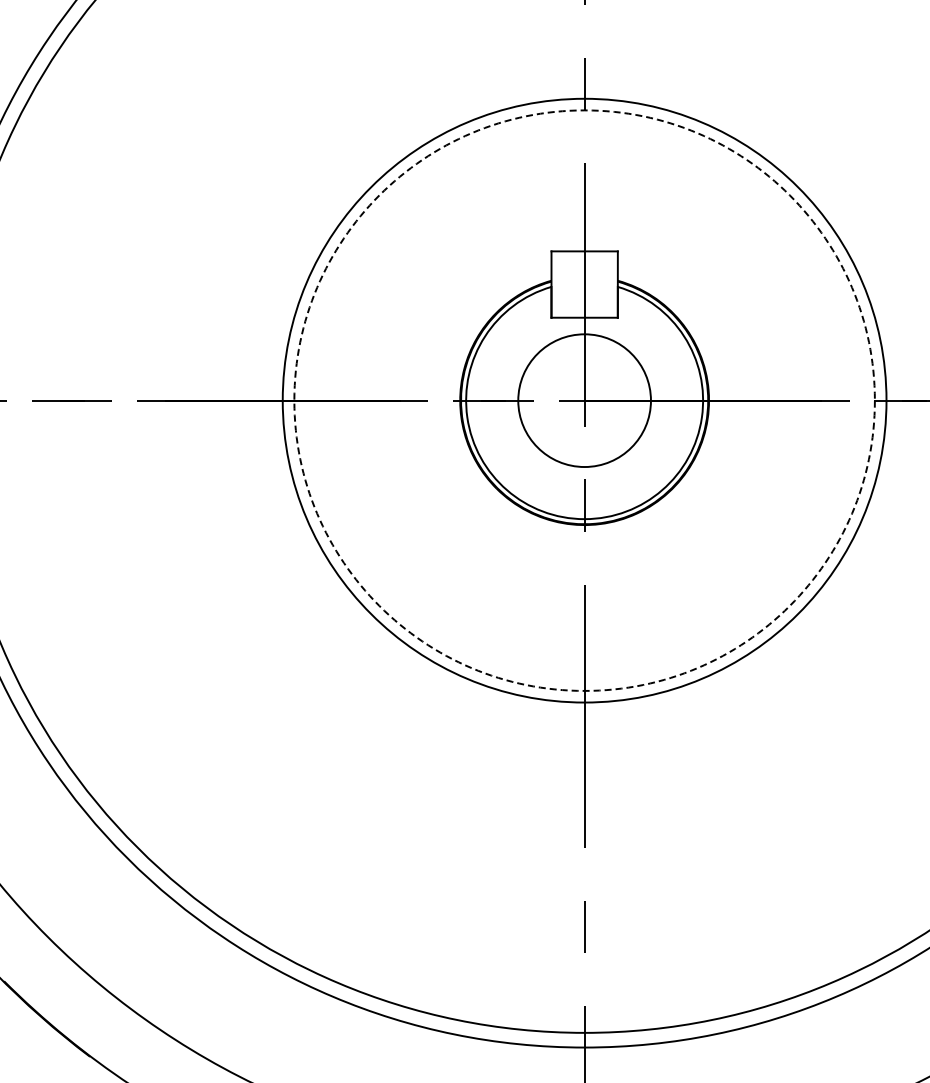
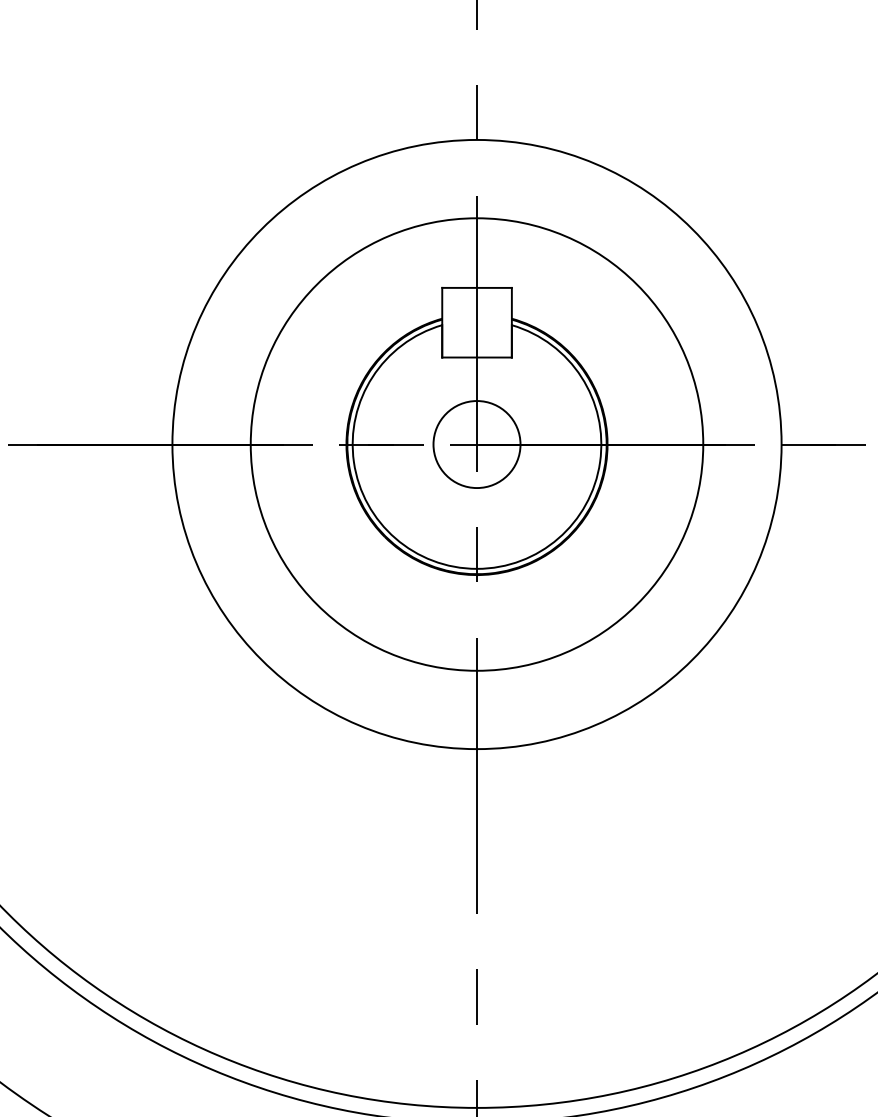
circle: (584, 400) -> (476, 444), dashed -> solid
circle: (584, 400) -> (476, 444), size x0.62
circle: (584, 400) -> (476, 444), size x0.71

